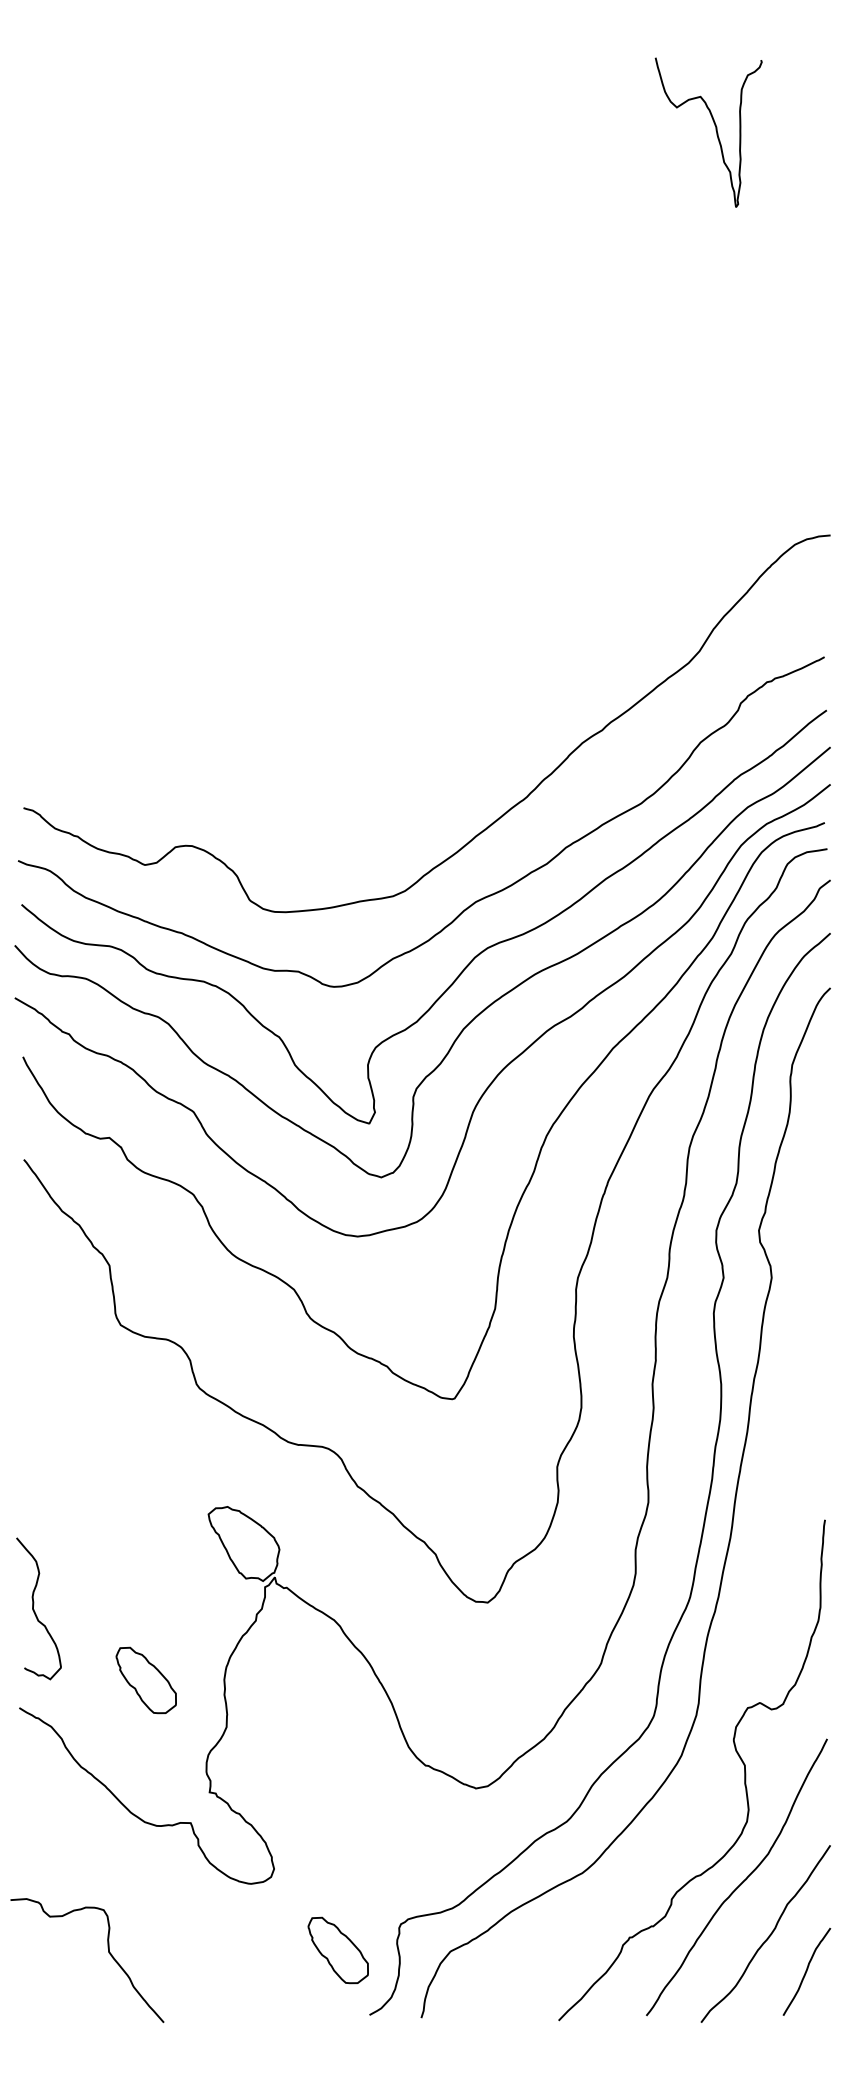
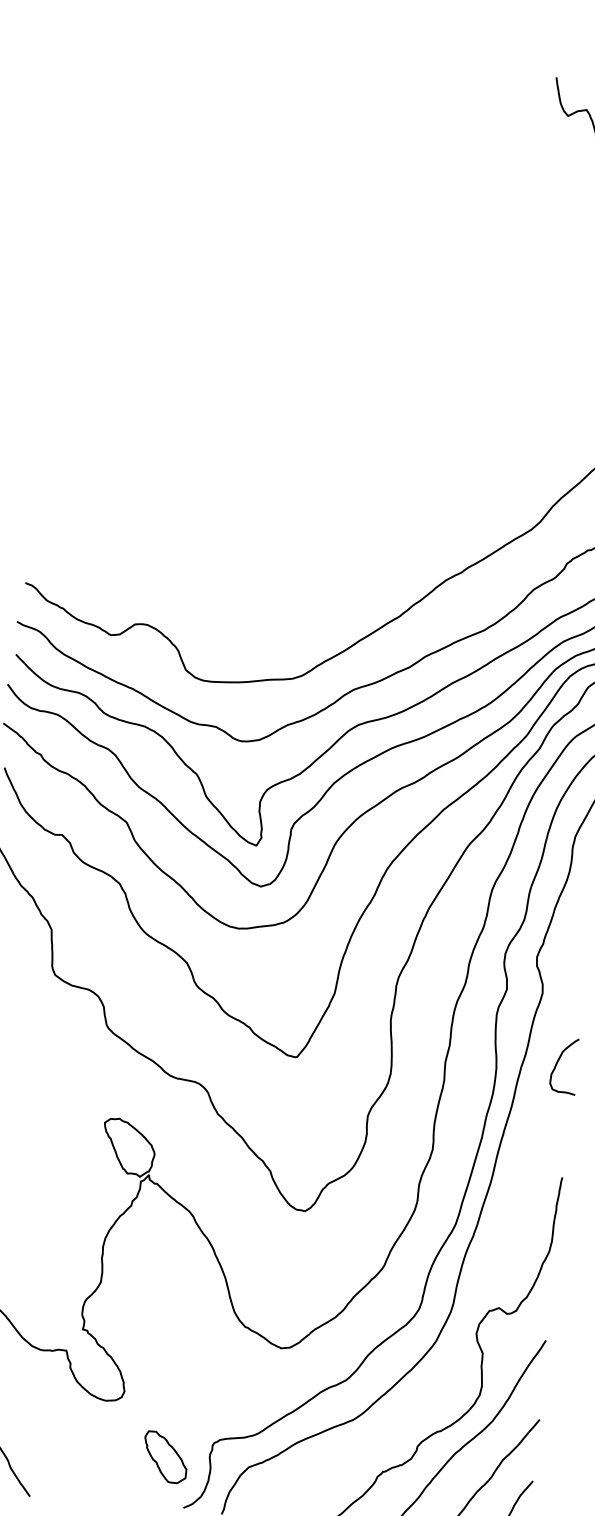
curve: (802, 1367) -> (558, 1062), added
part: (145, 1680) -> (44, 1241), removed

